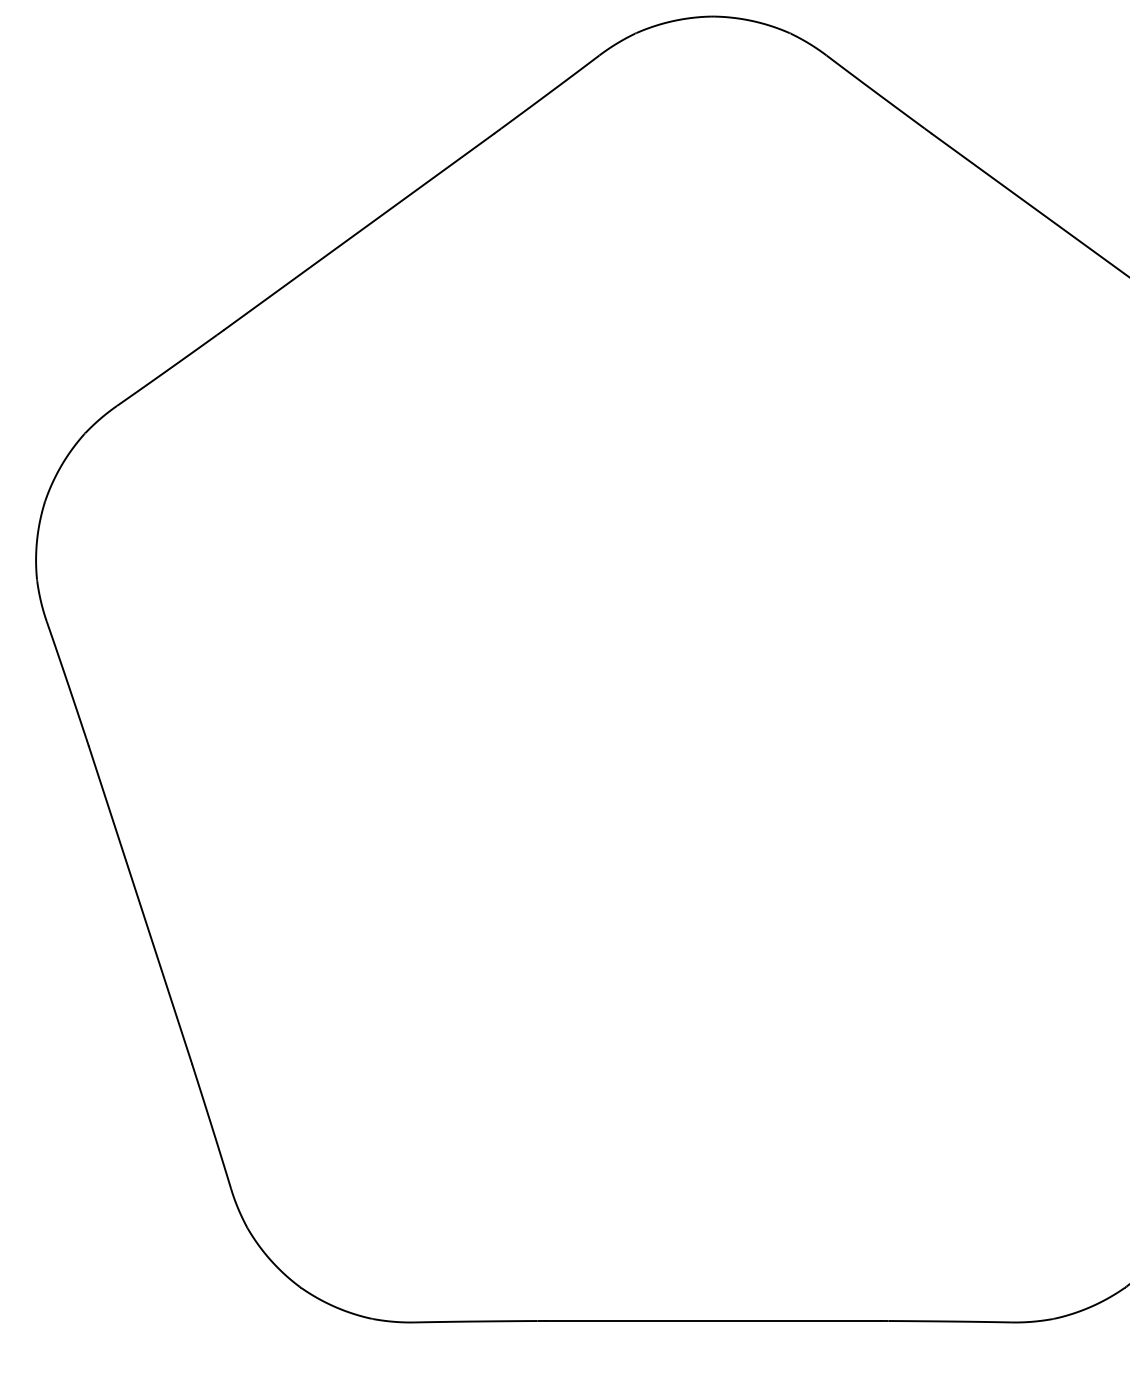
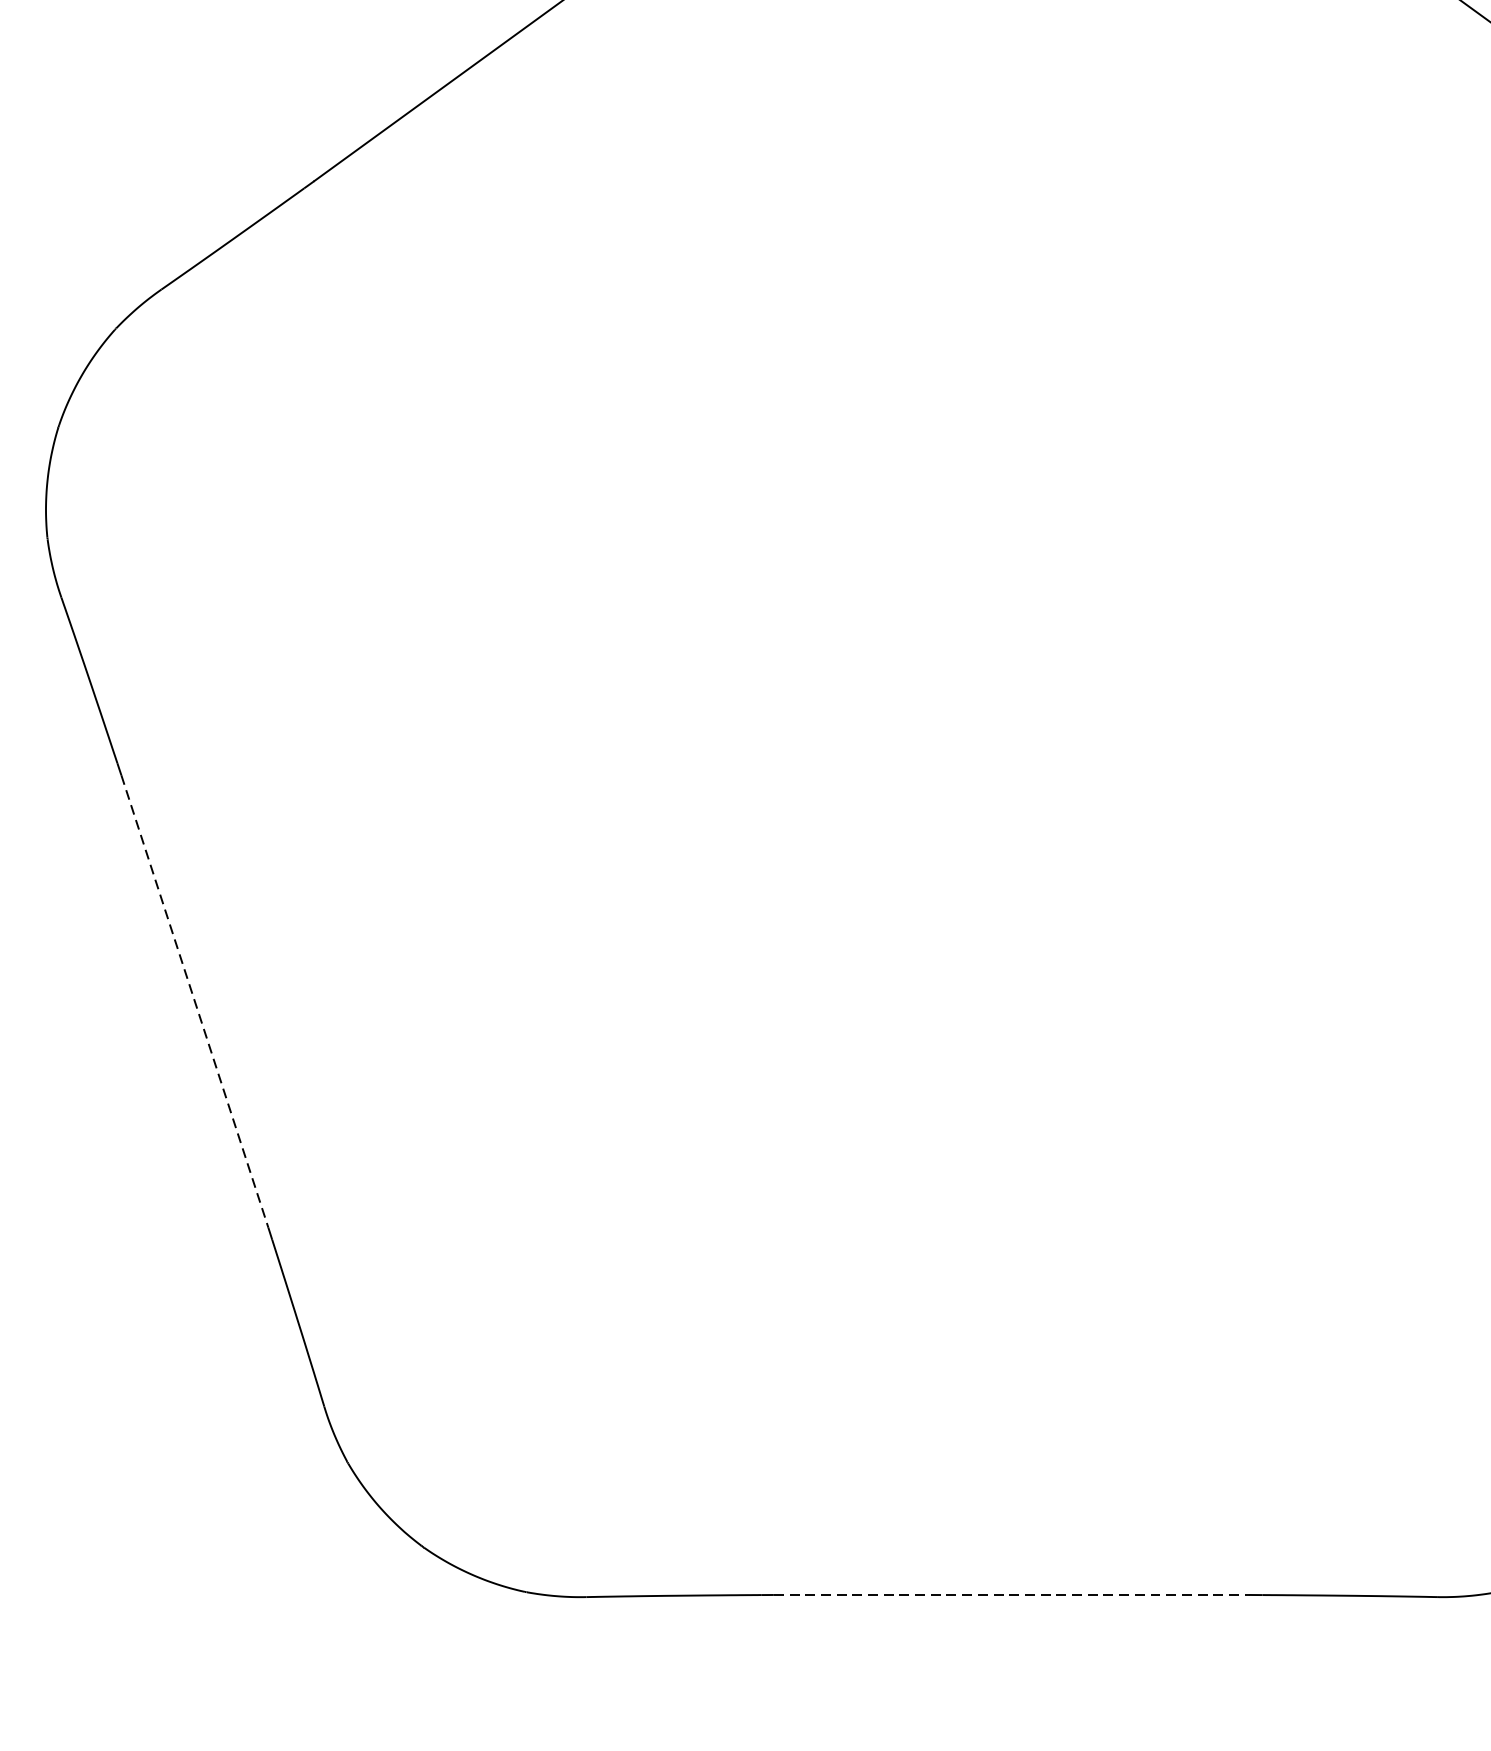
line: (140, 904) -> (194, 1000), solid -> dashed
line: (712, 1320) -> (1011, 1594), solid -> dashed

